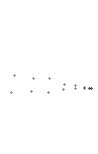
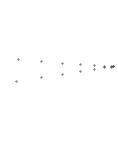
part: (49, 85) -> (62, 68), size x0.62

